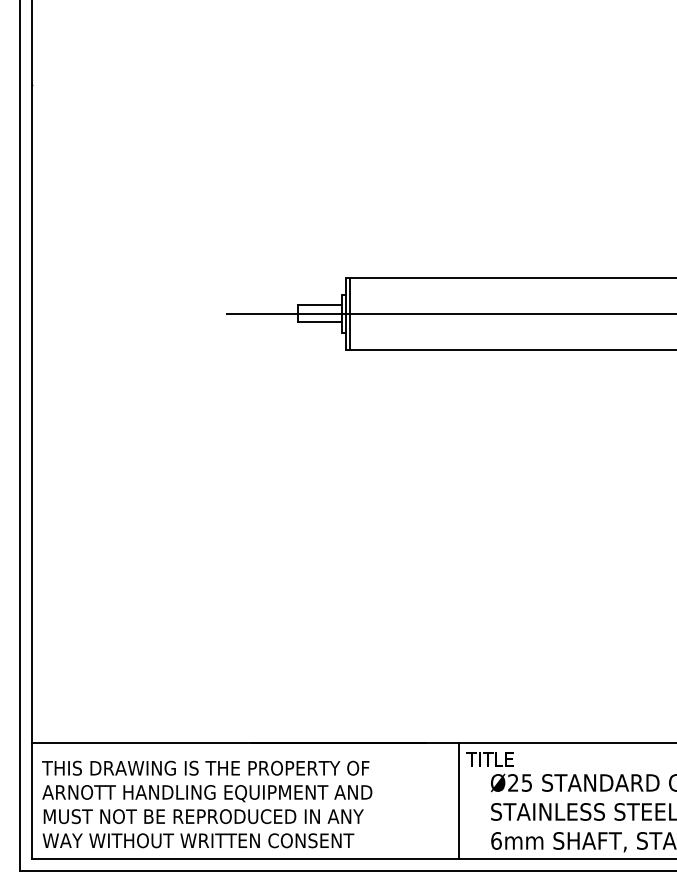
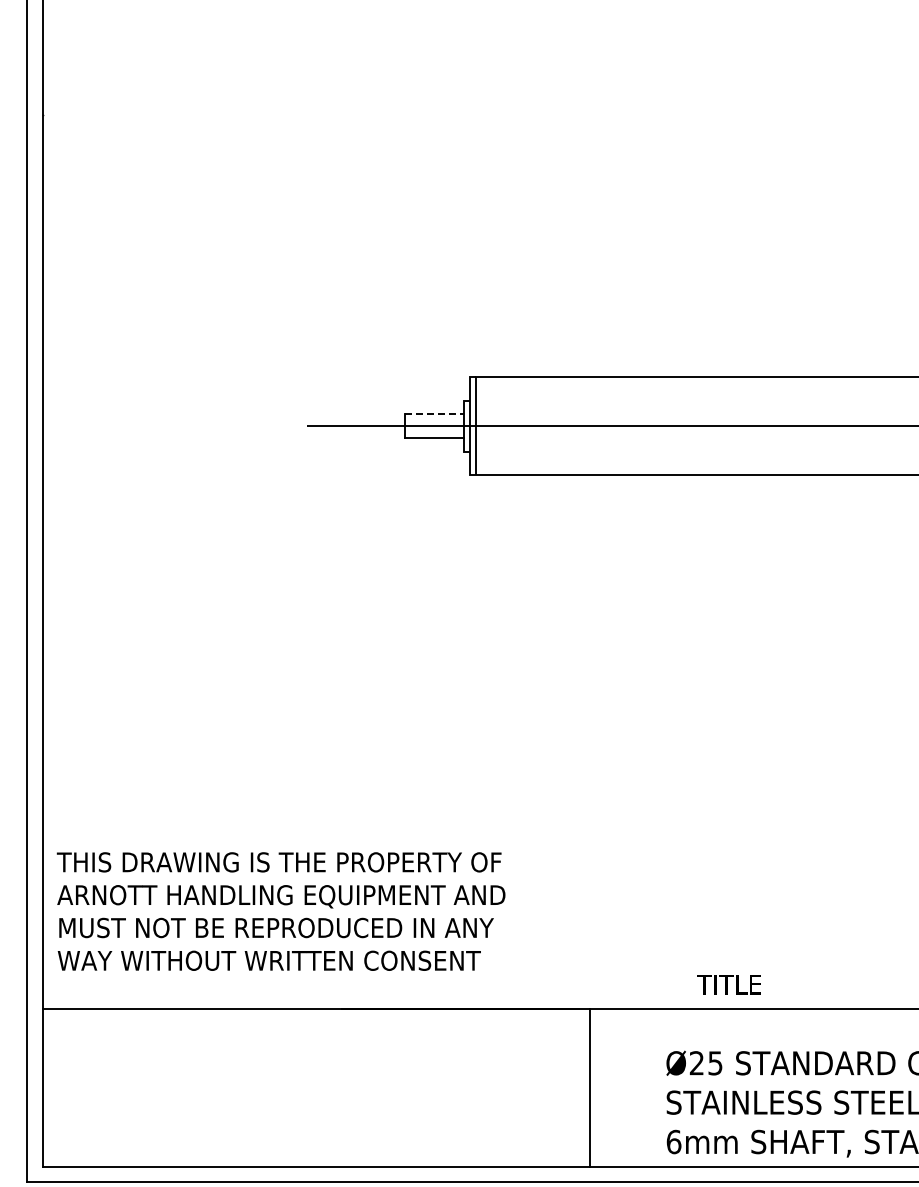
line: (320, 305) -> (434, 414), solid -> dashed
text: (489, 759) -> (728, 984), moved
line: (459, 800) -> (590, 1087), moved
text: (206, 804) -> (280, 911), moved

